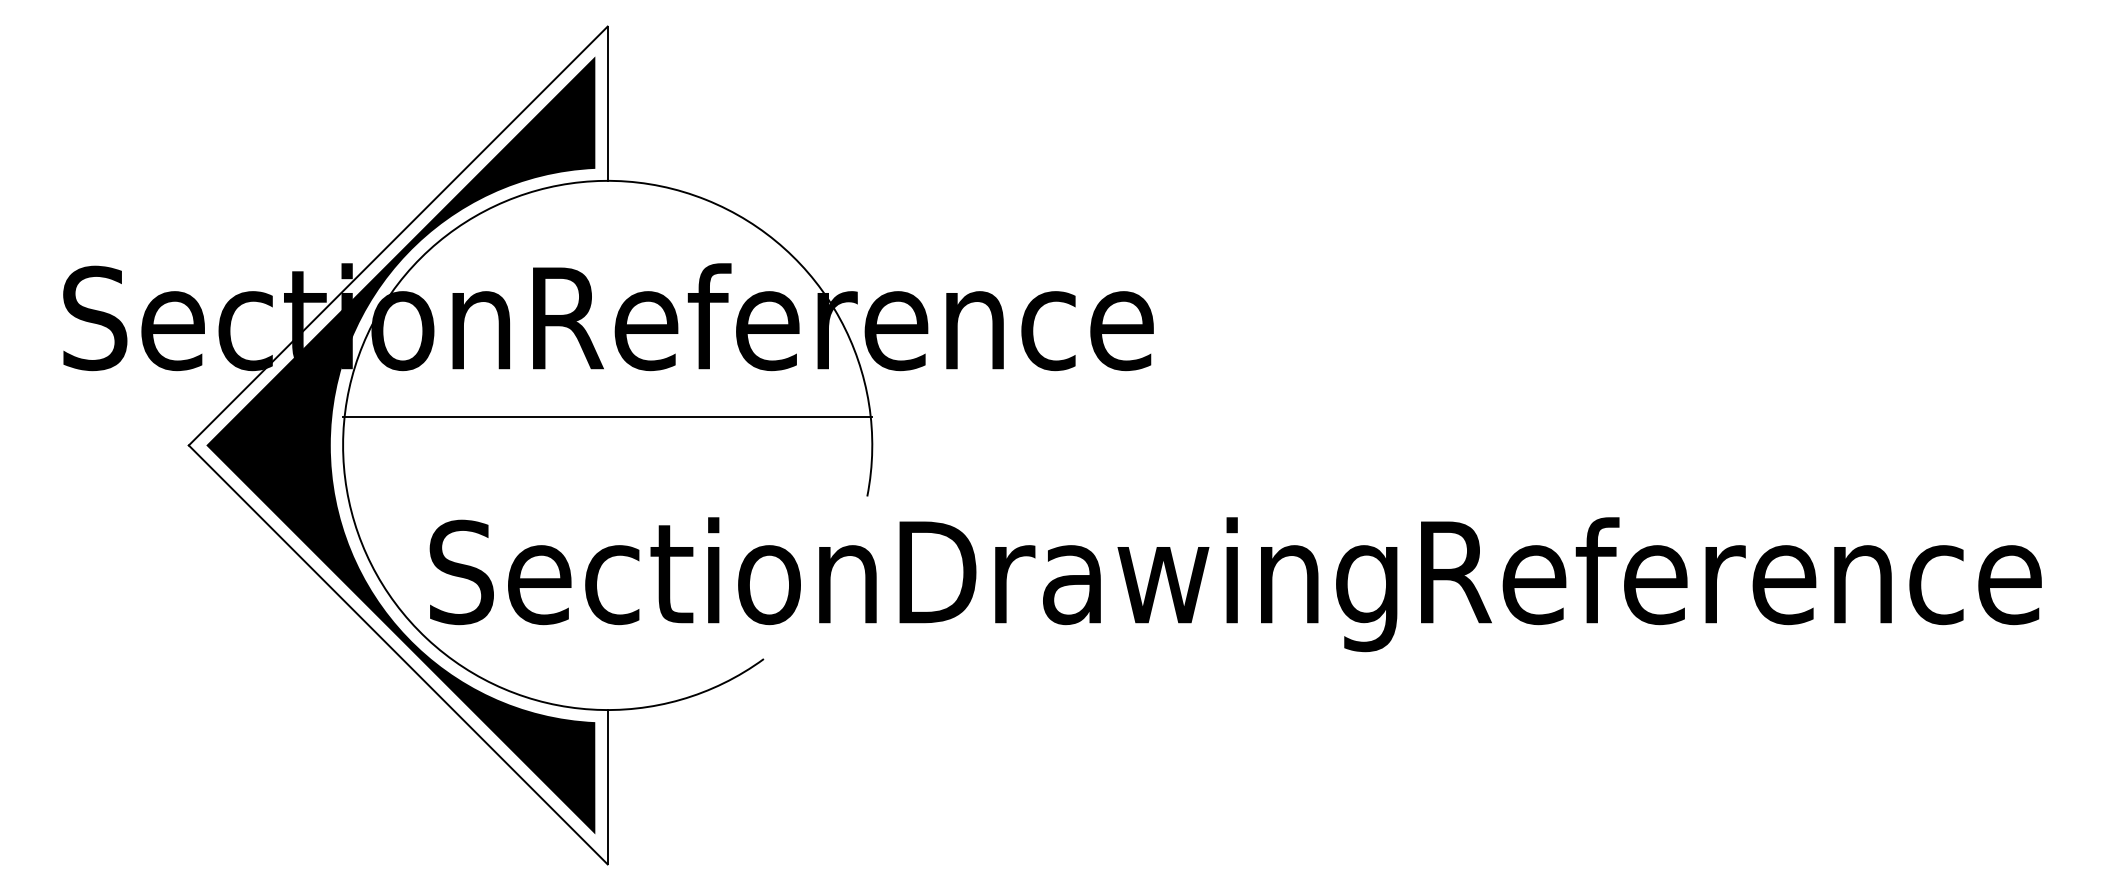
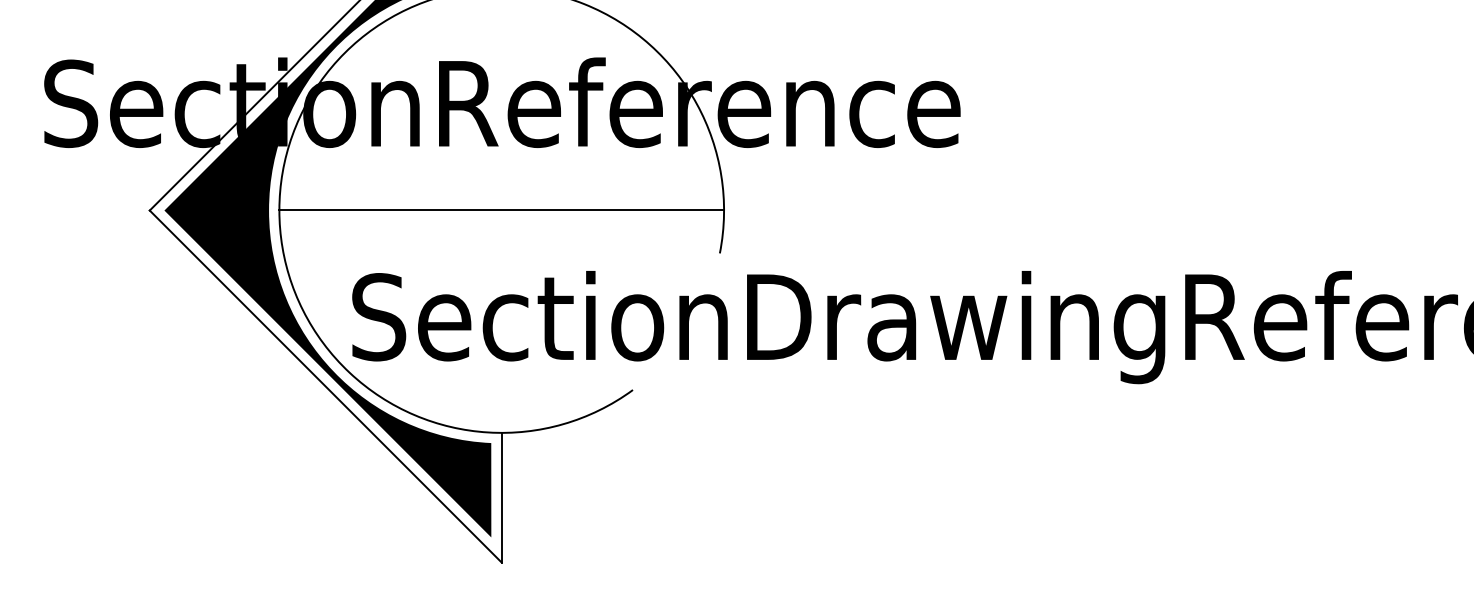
line: (607, 417) -> (501, 210), moved

